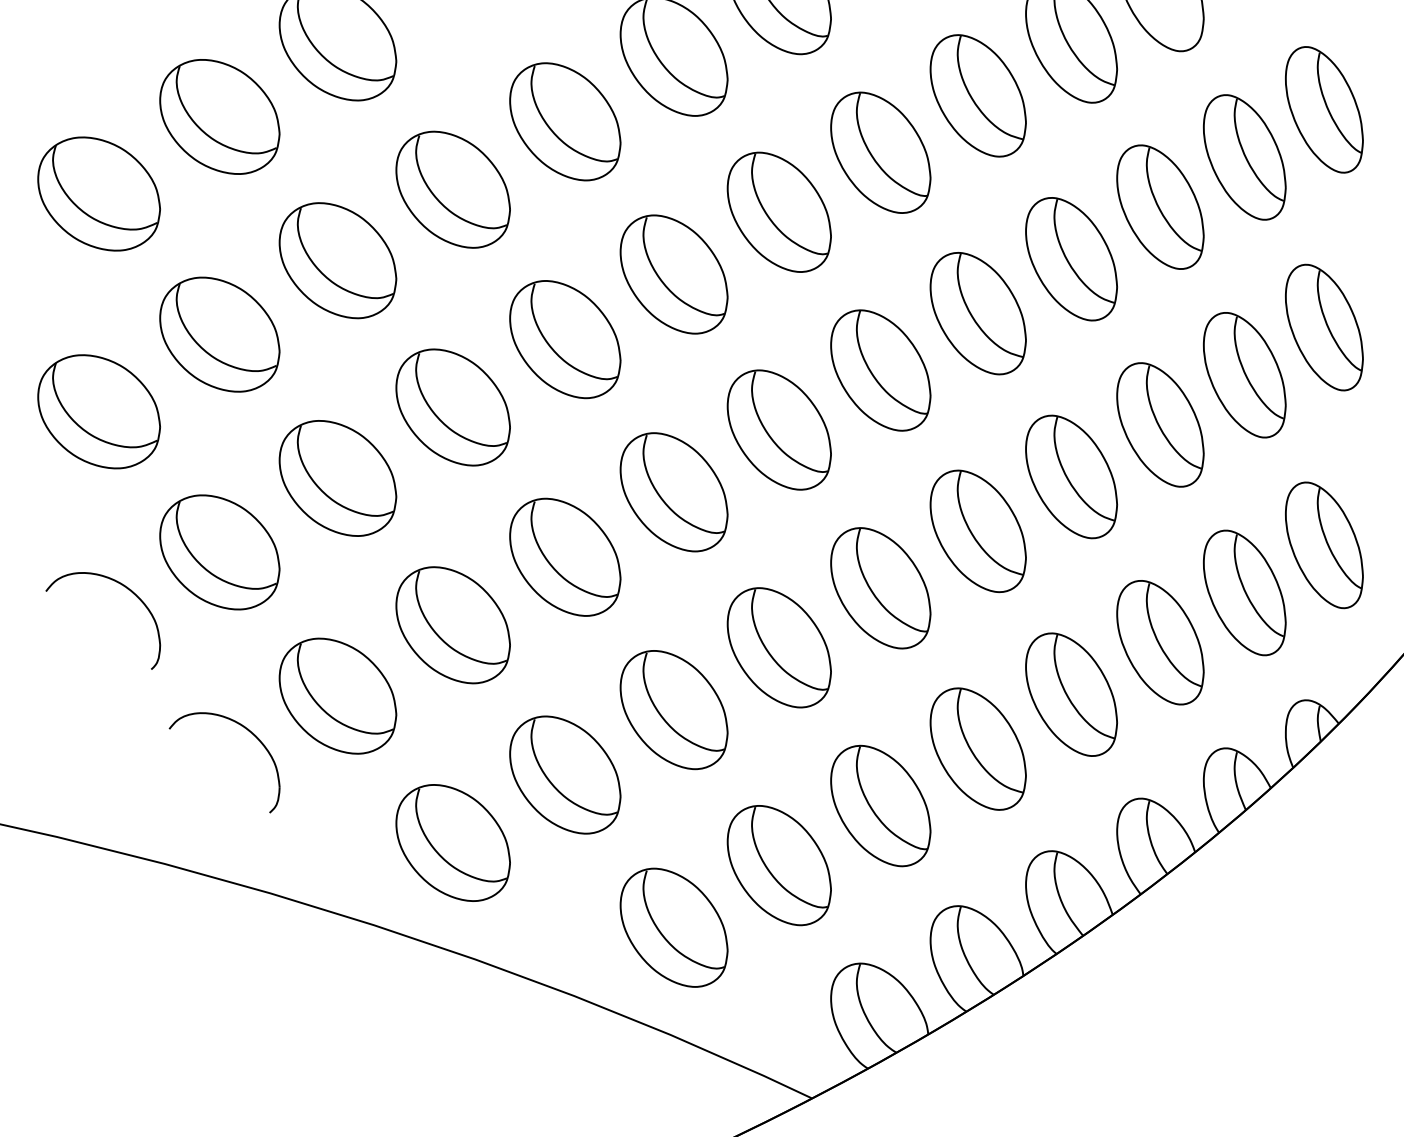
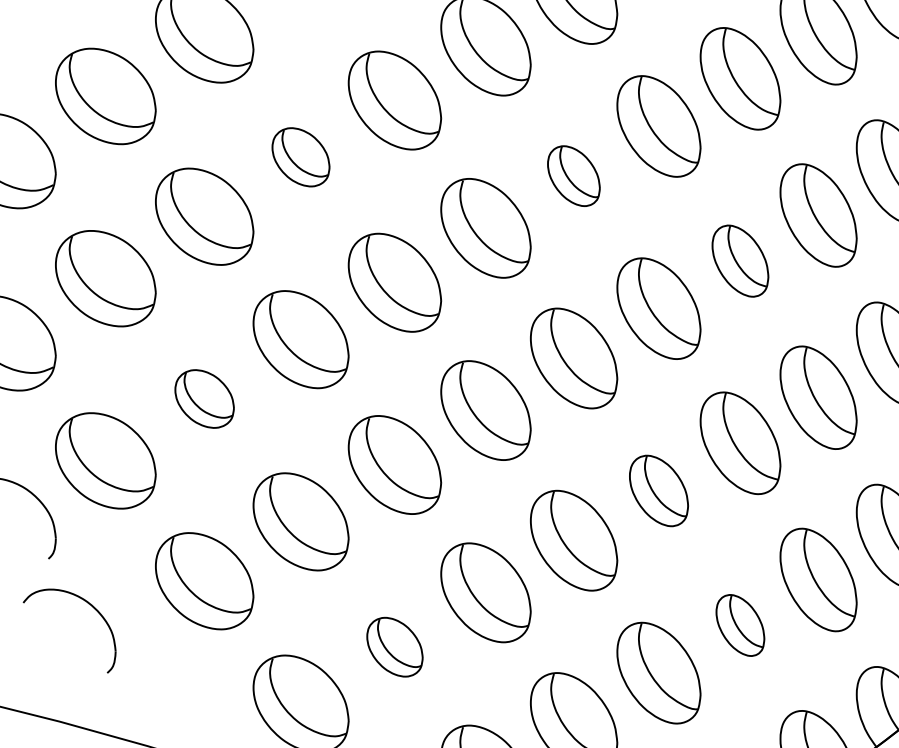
part: (452, 189) -> (300, 157), size x0.6
part: (778, 211) -> (573, 175), size x0.6
part: (977, 313) -> (739, 260), size x0.7
part: (337, 478) -> (204, 399), size x0.6
part: (880, 588) -> (658, 491), size x0.7
part: (249, 732) -> (90, 605), moved
part: (977, 748) -> (739, 625), size x0.6
part: (565, 774) -> (395, 646), size x0.6

